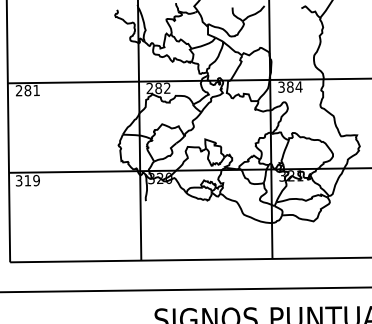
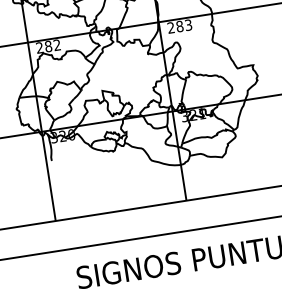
text: (290, 86) -> (179, 25), 384 -> 283

